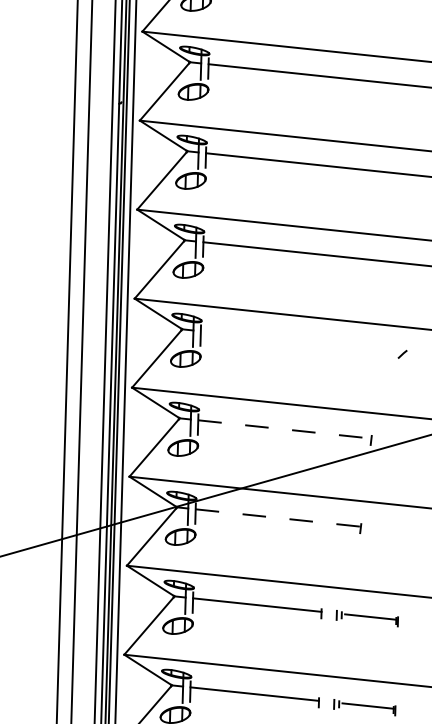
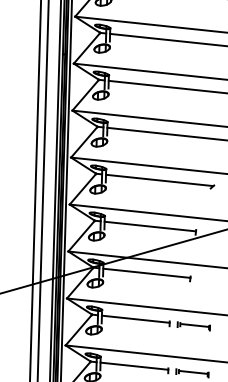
line: (302, 342) -> (159, 180), added
line: (285, 429) -> (150, 226), dashed -> solid
line: (277, 518) -> (146, 273), dashed -> solid

